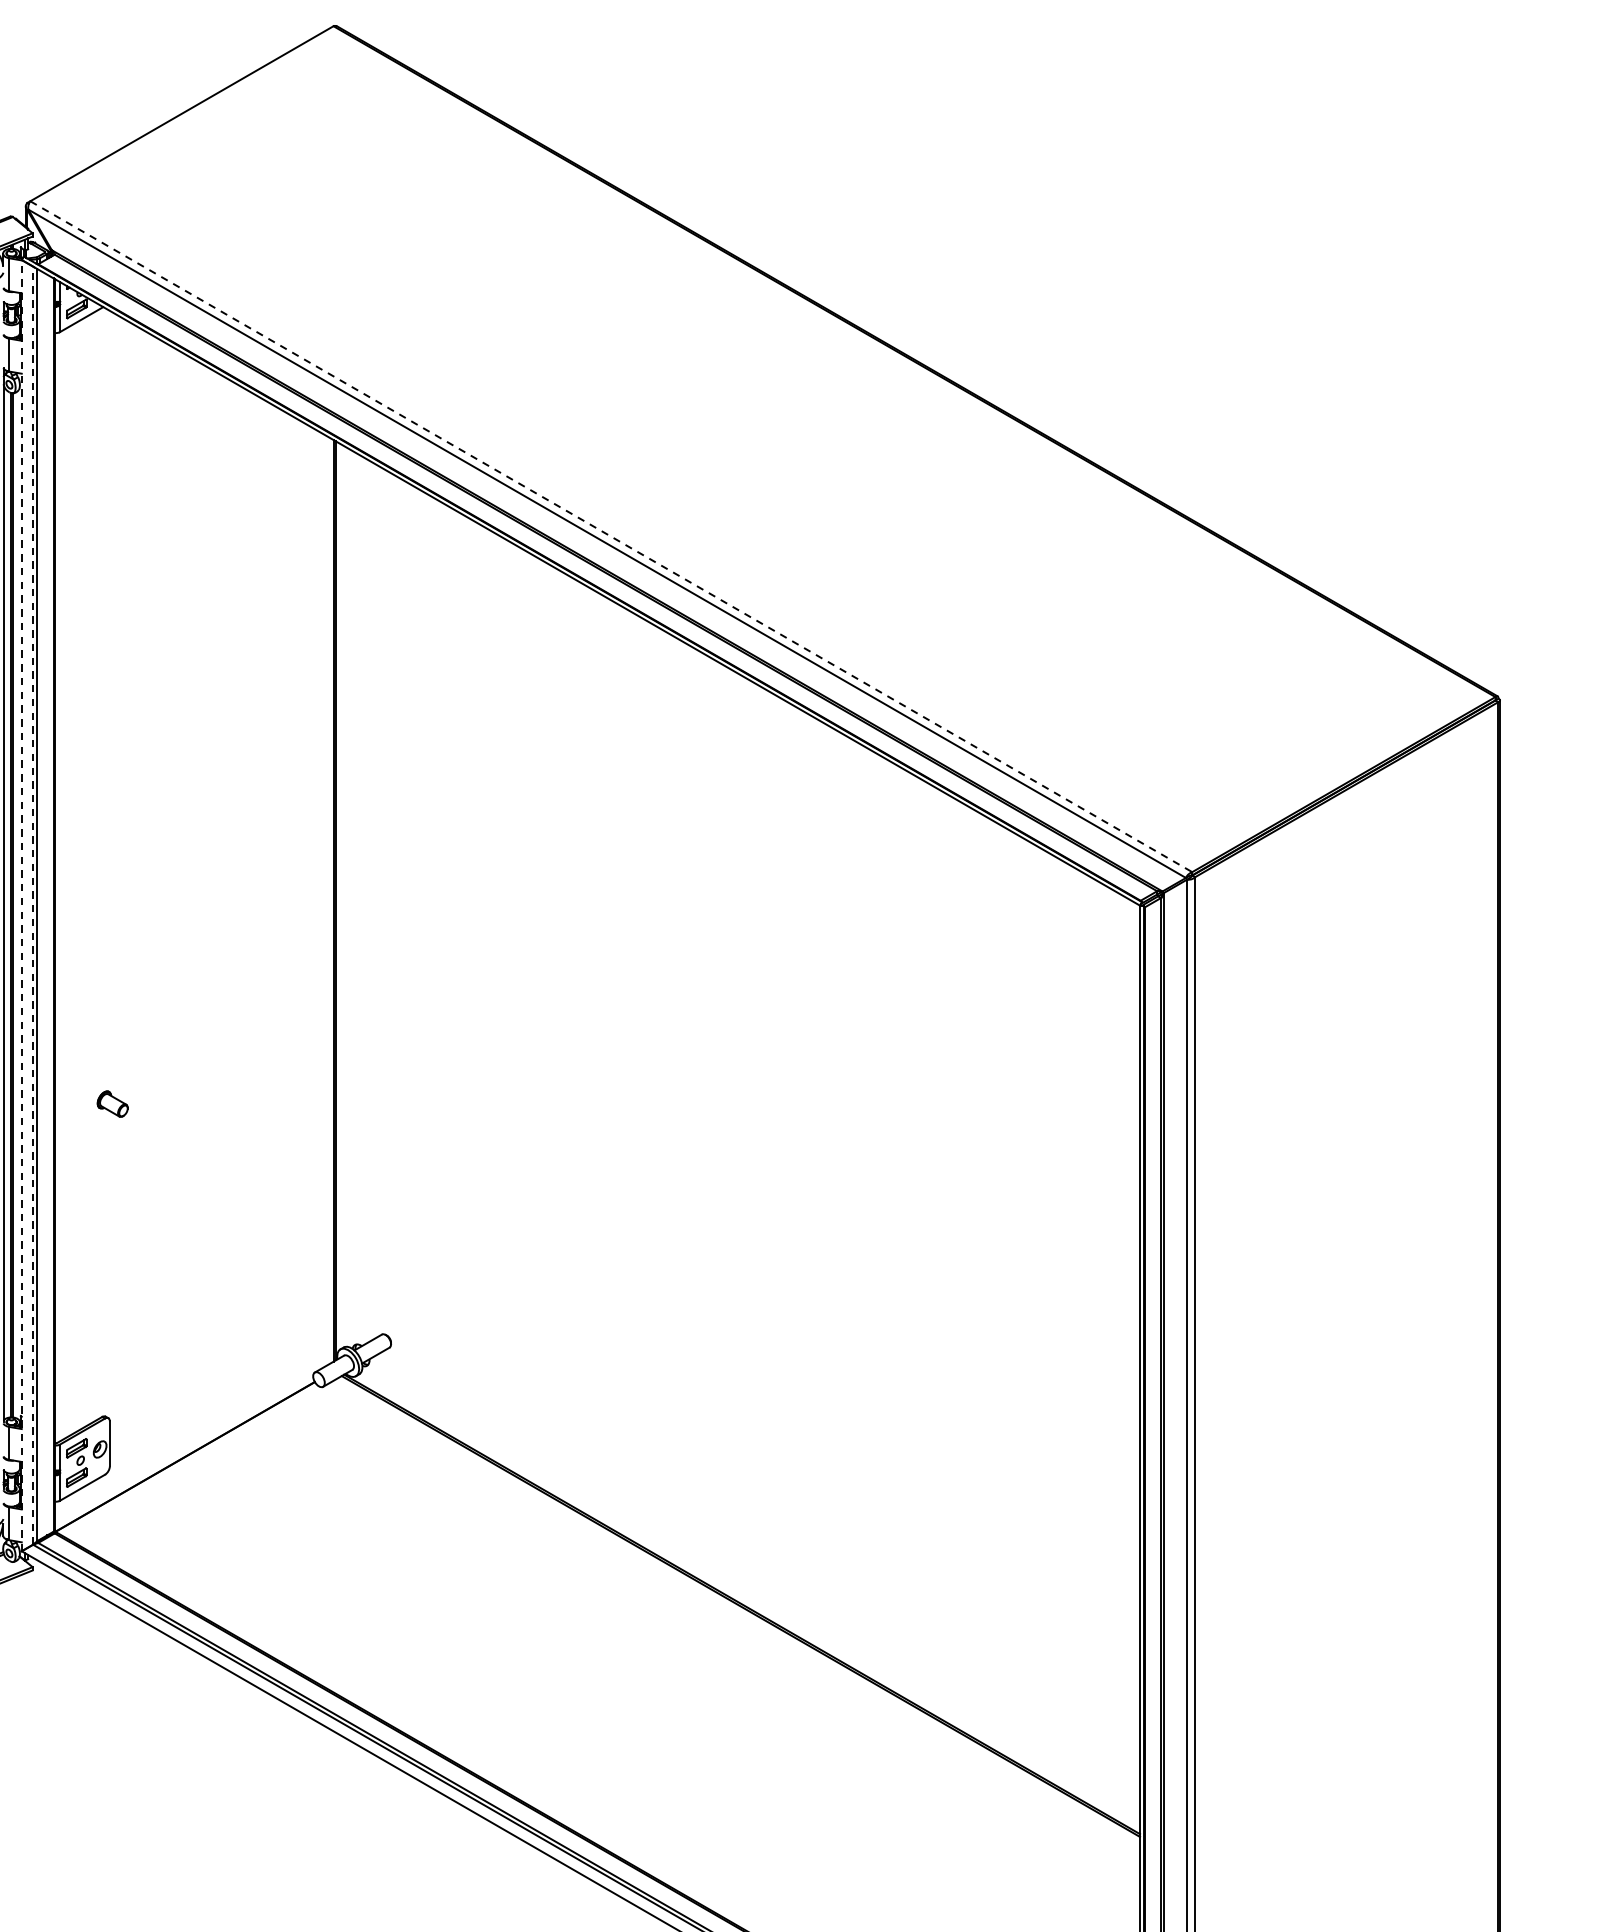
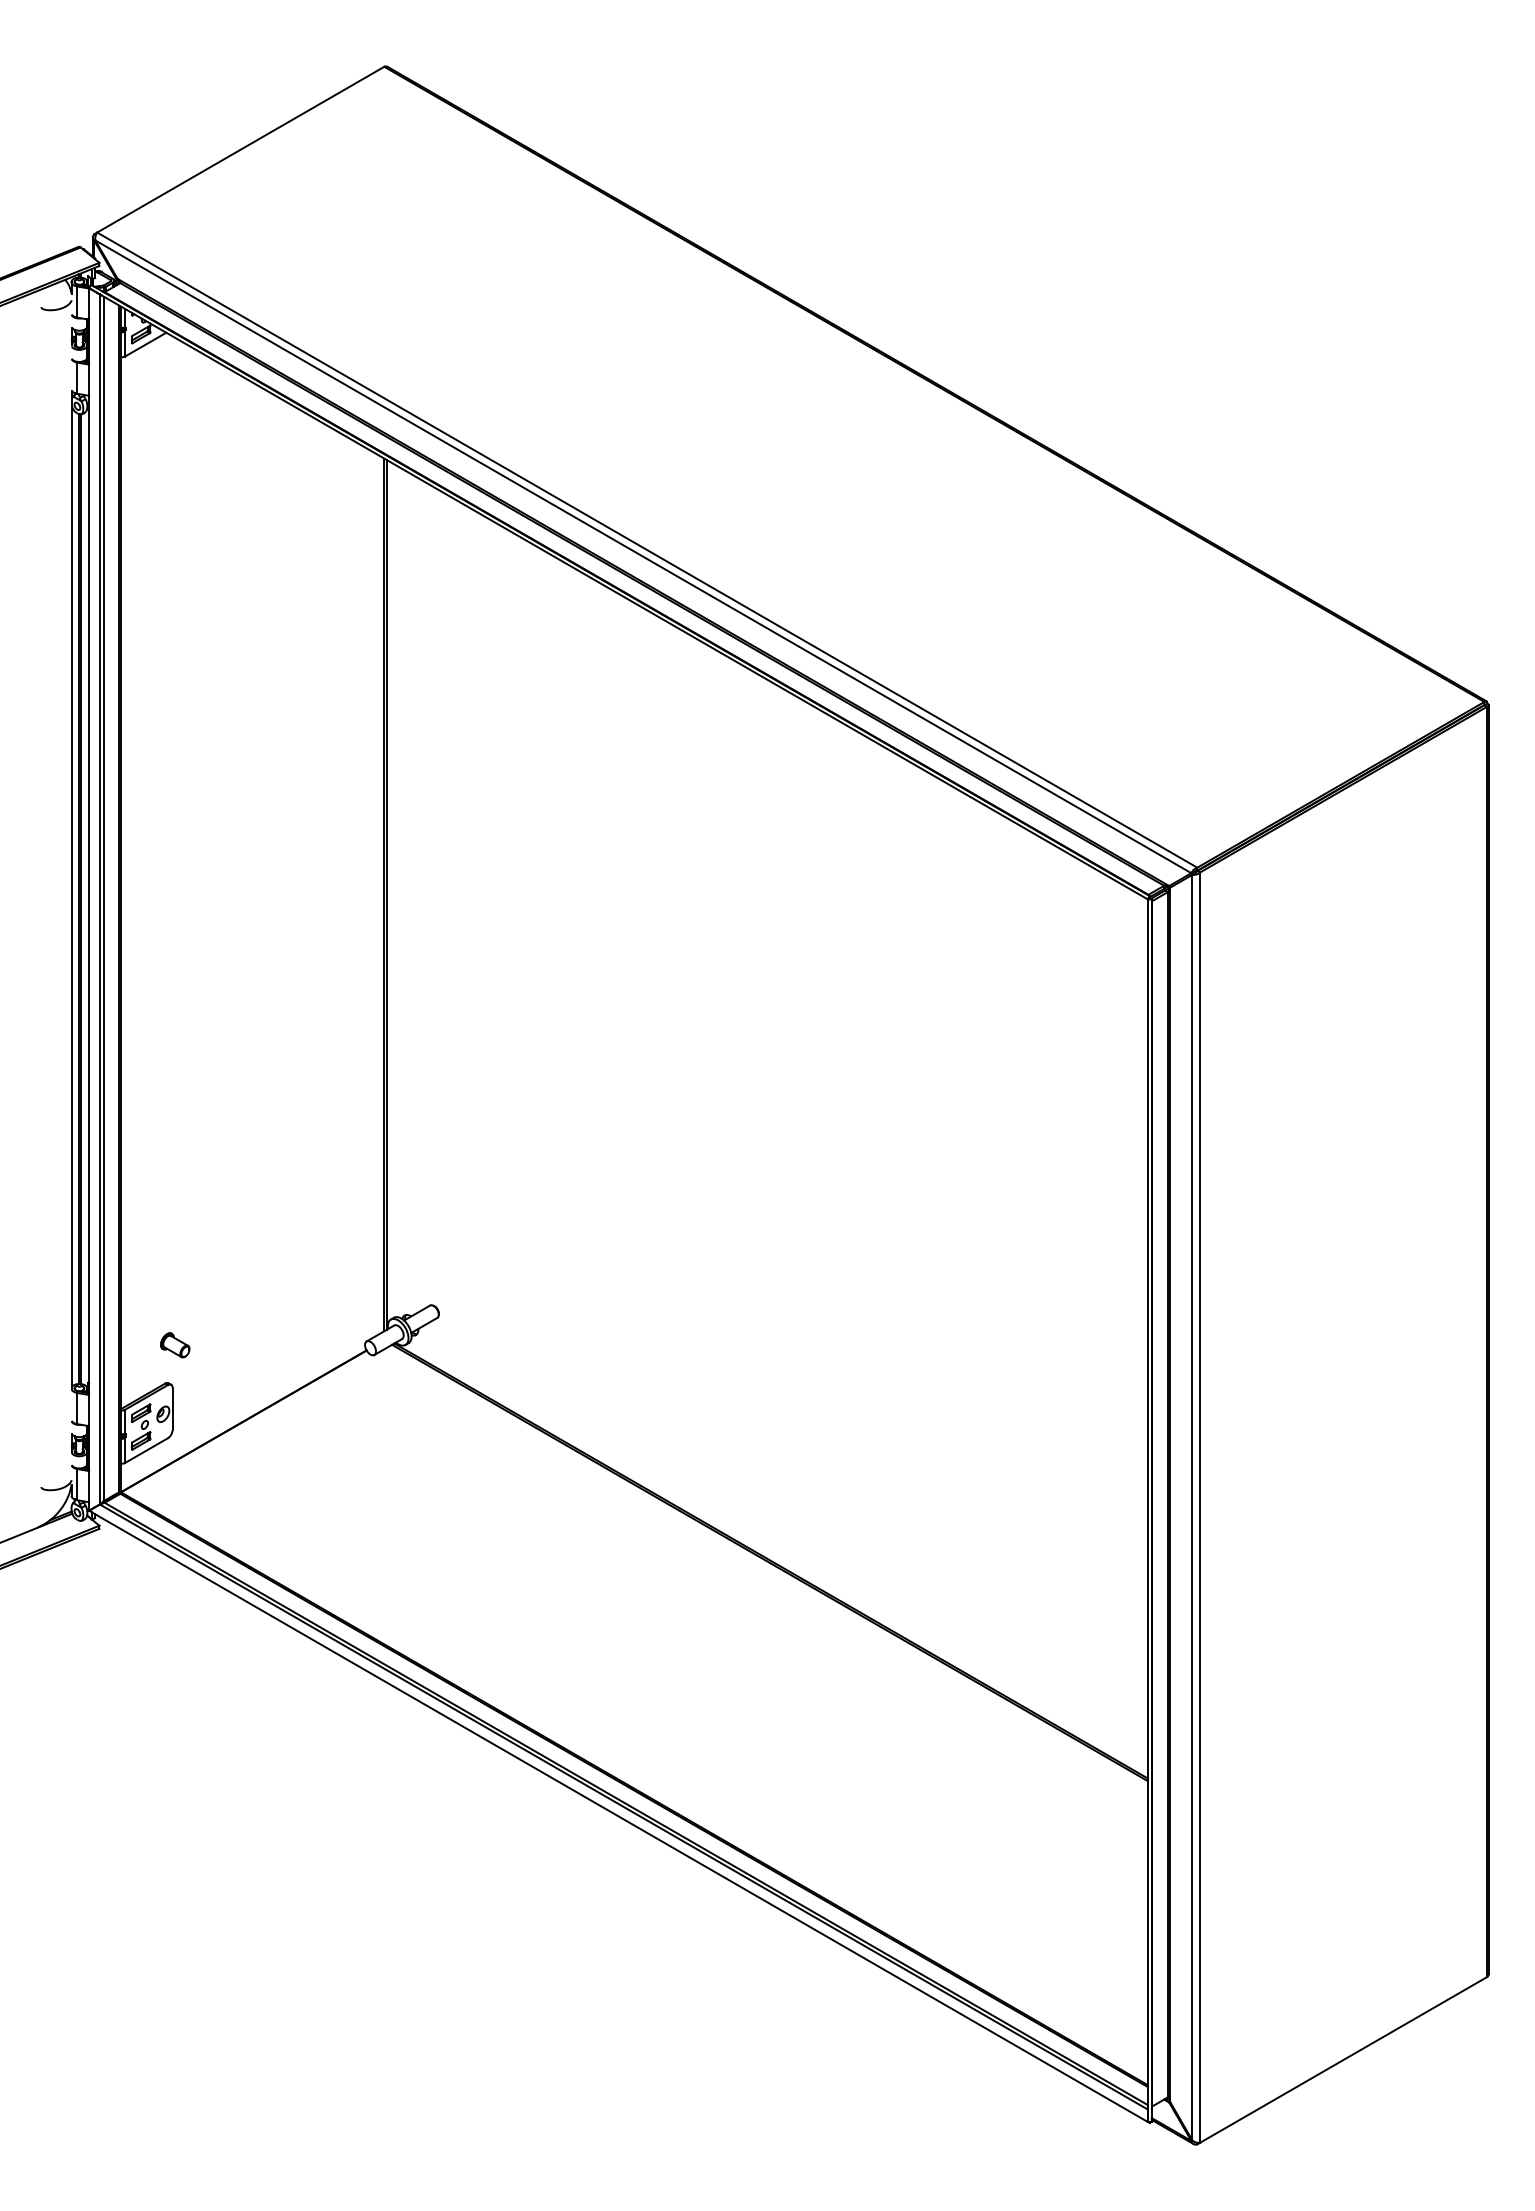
line: (611, 537) -> (647, 550), dashed -> solid
line: (22, 904) -> (89, 898), dashed -> solid
line: (32, 904) -> (99, 898), dashed -> solid
part: (112, 1104) -> (175, 1345), moved

